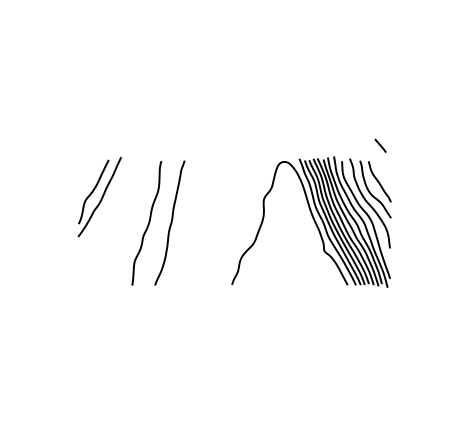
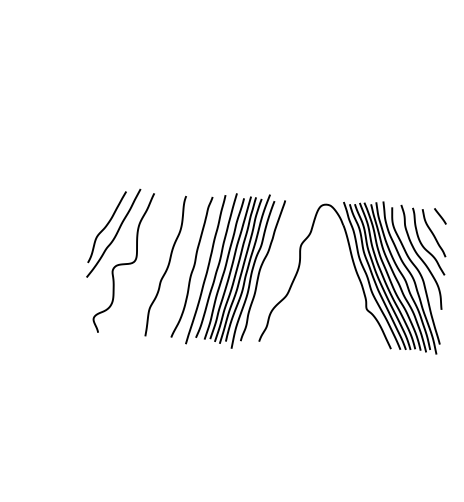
line: (380, 145) -> (440, 216), moved
curve: (109, 222) -> (123, 262), added
part: (207, 223) -> (234, 270), added

